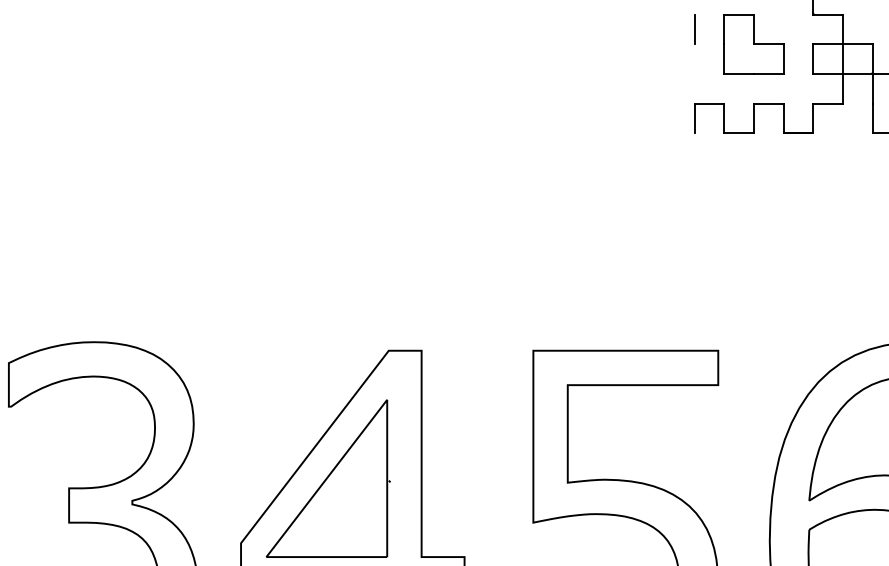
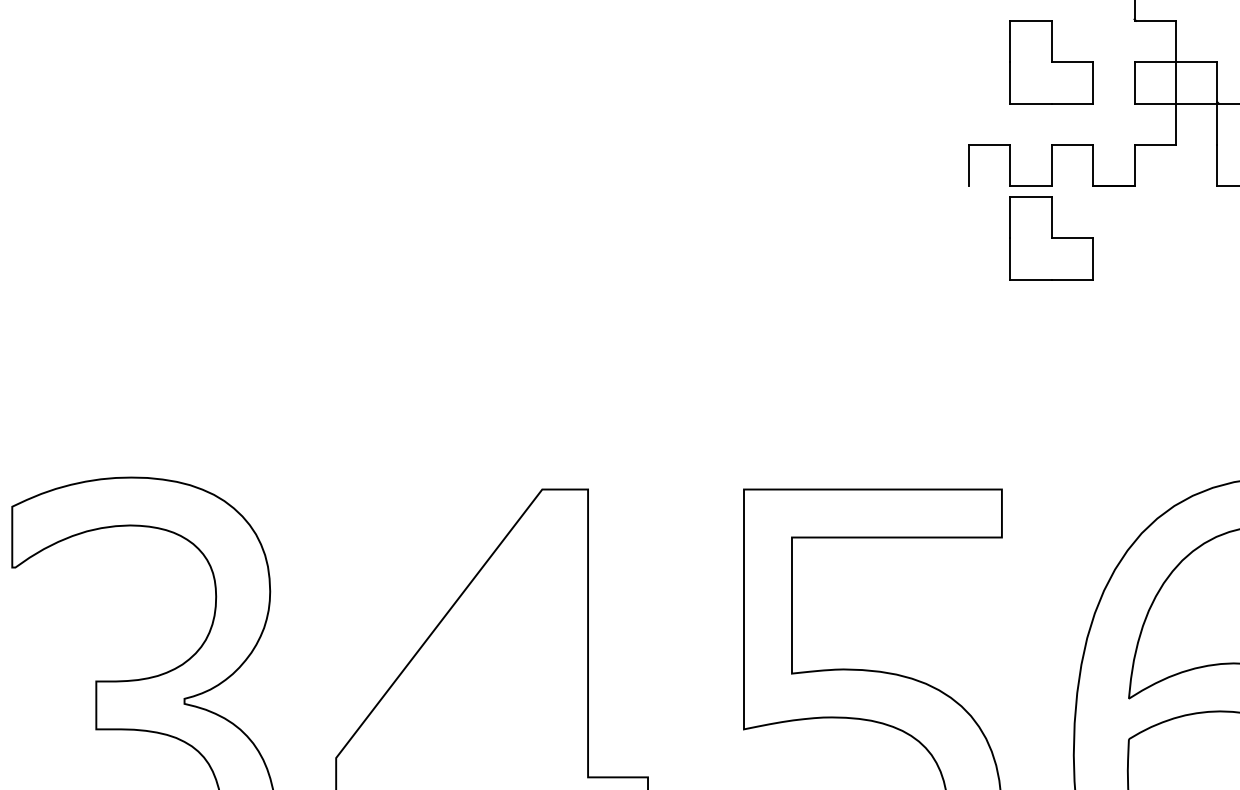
line: (695, 29) -> (969, 41), removed
part: (753, 170) -> (1051, 238), added
part: (328, 478) -> (457, 667), removed

